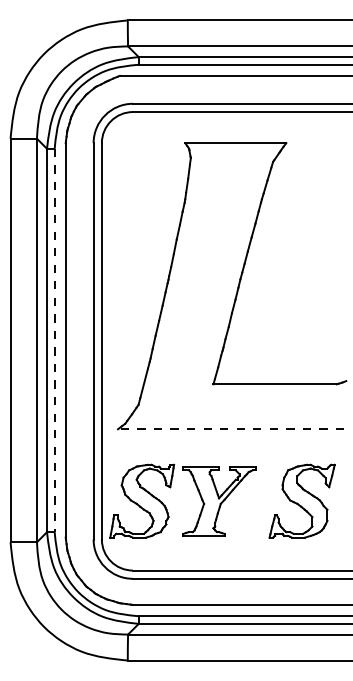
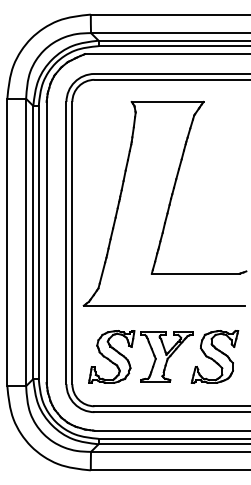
line: (54, 340) -> (38, 242), dashed -> solid
line: (230, 429) -> (163, 305), dashed -> solid
part: (170, 488) -> (131, 347), moved

